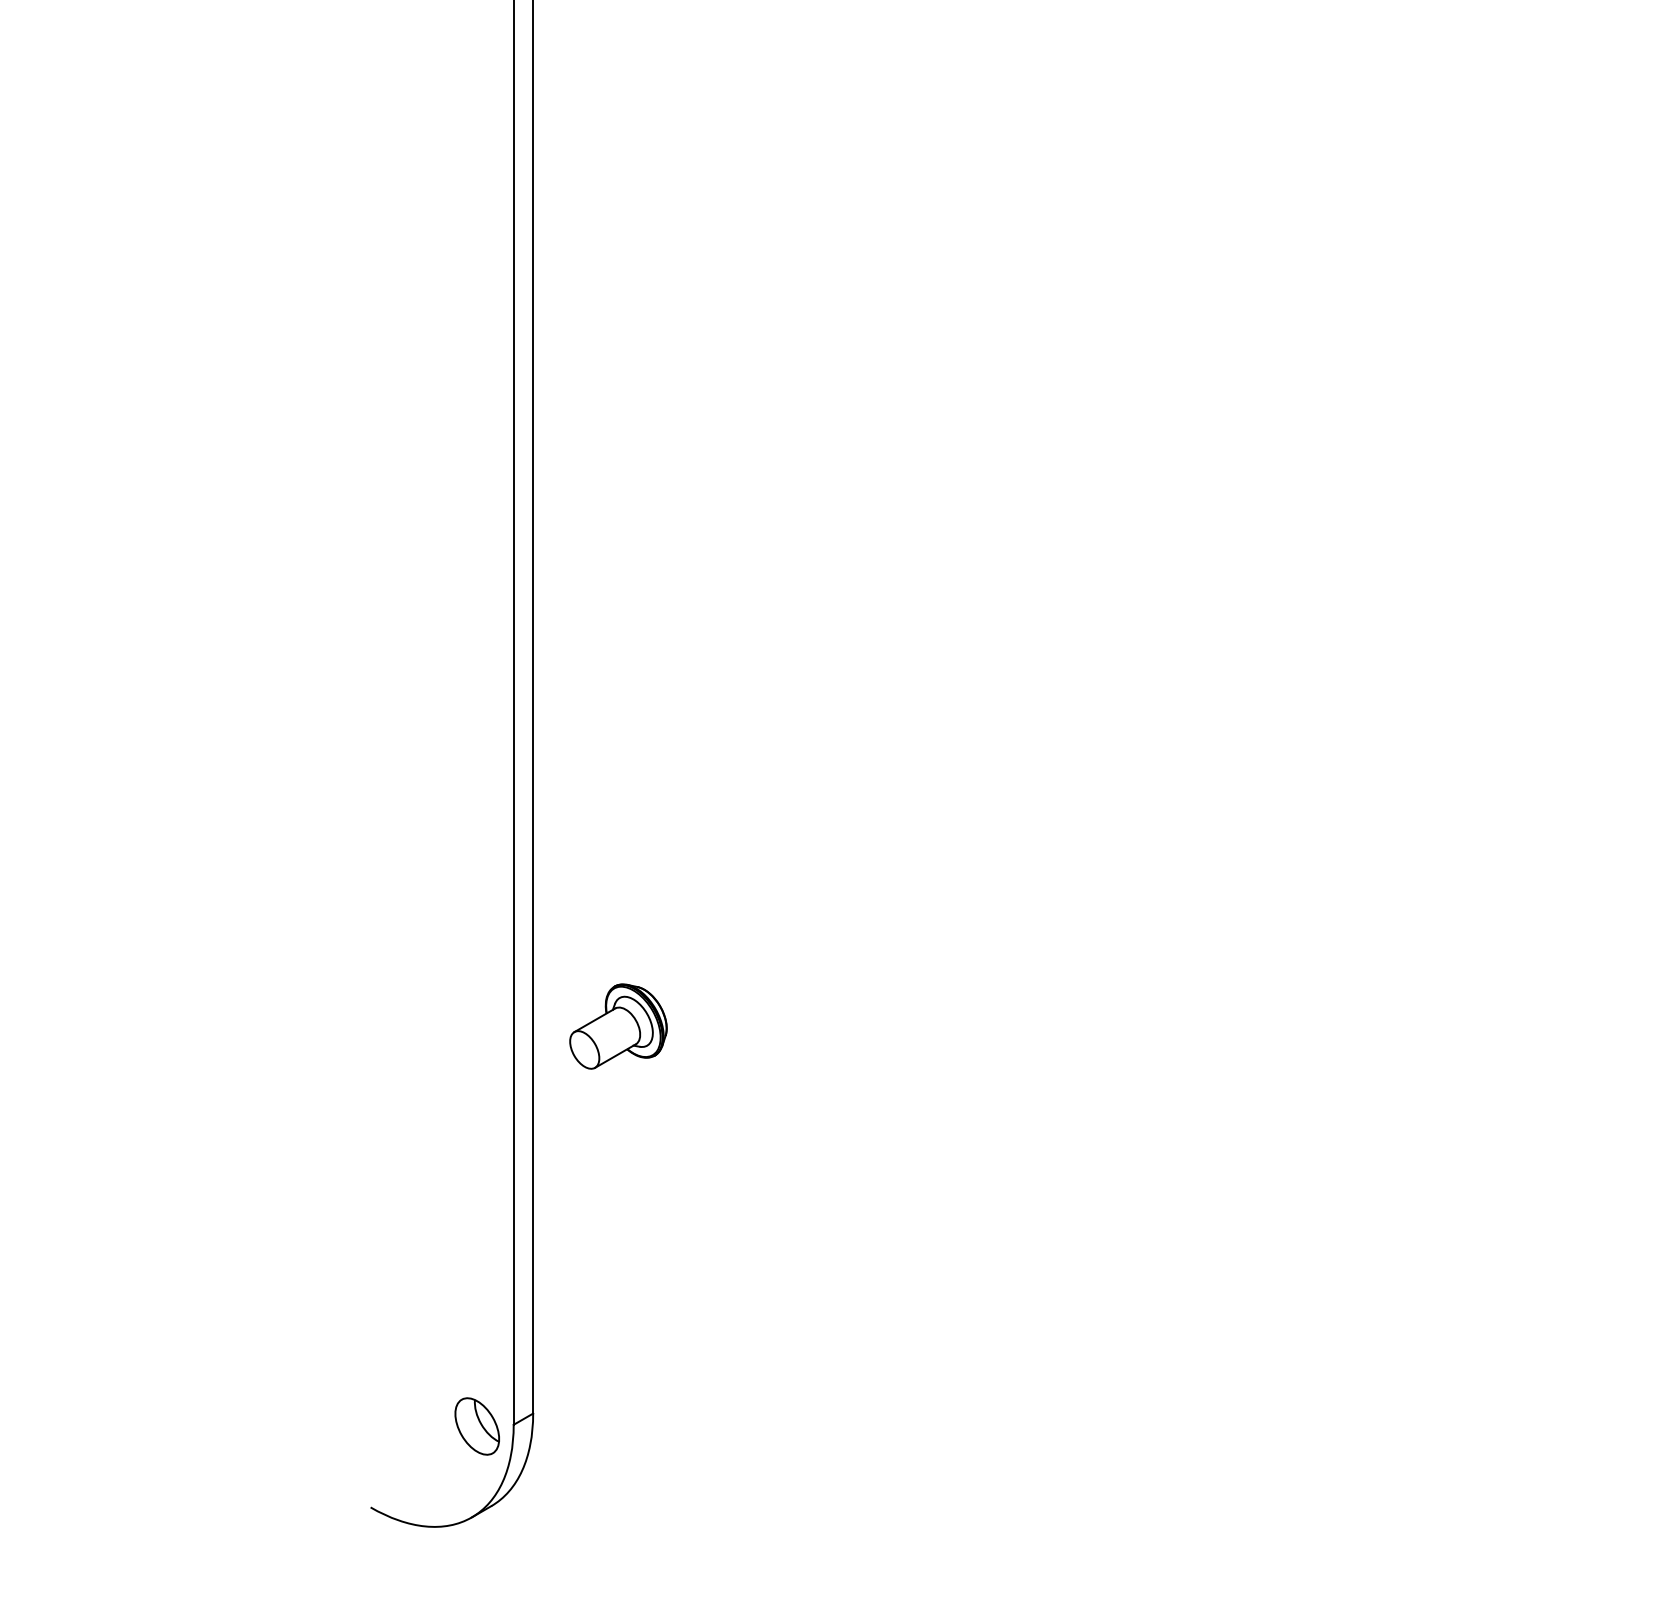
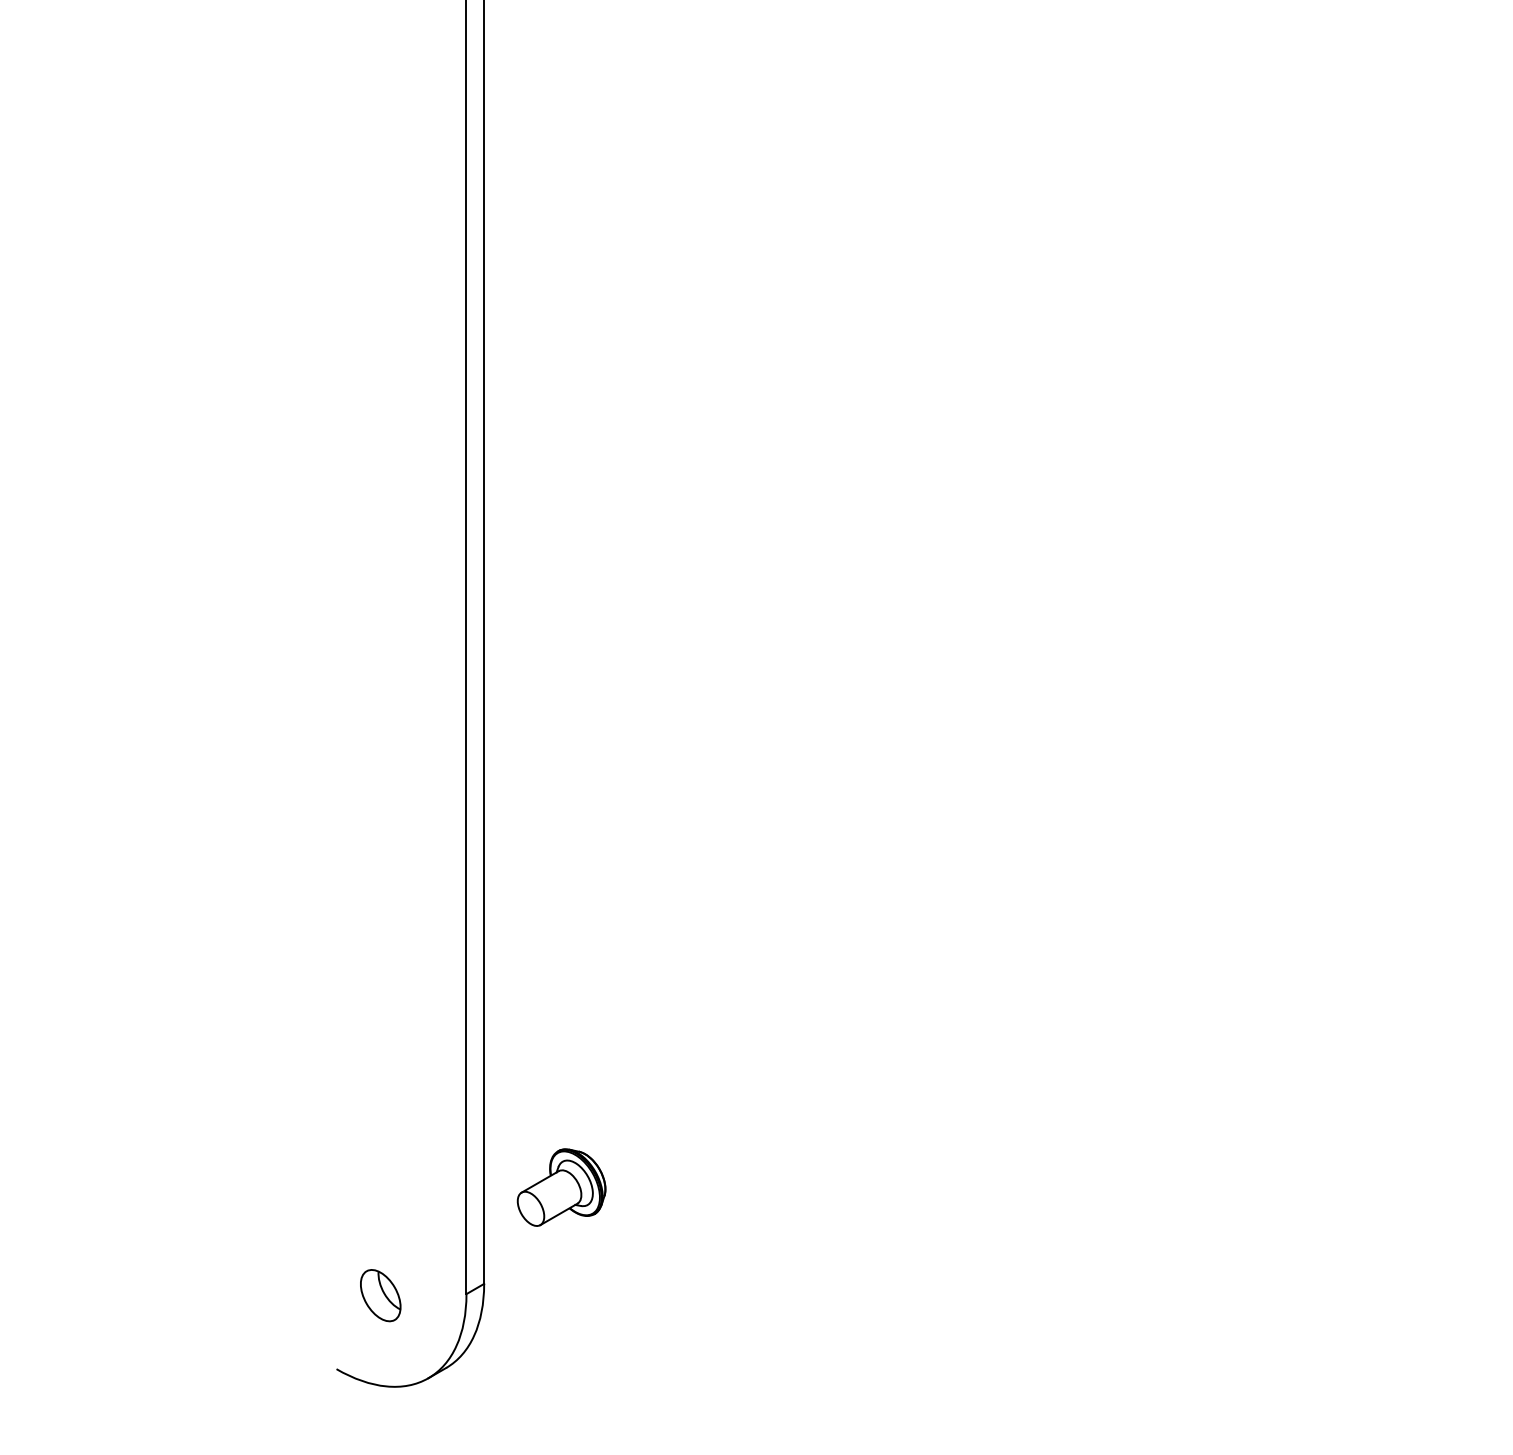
part: (618, 1026) -> (561, 1187), moved
part: (476, 1426) -> (380, 1295), moved

